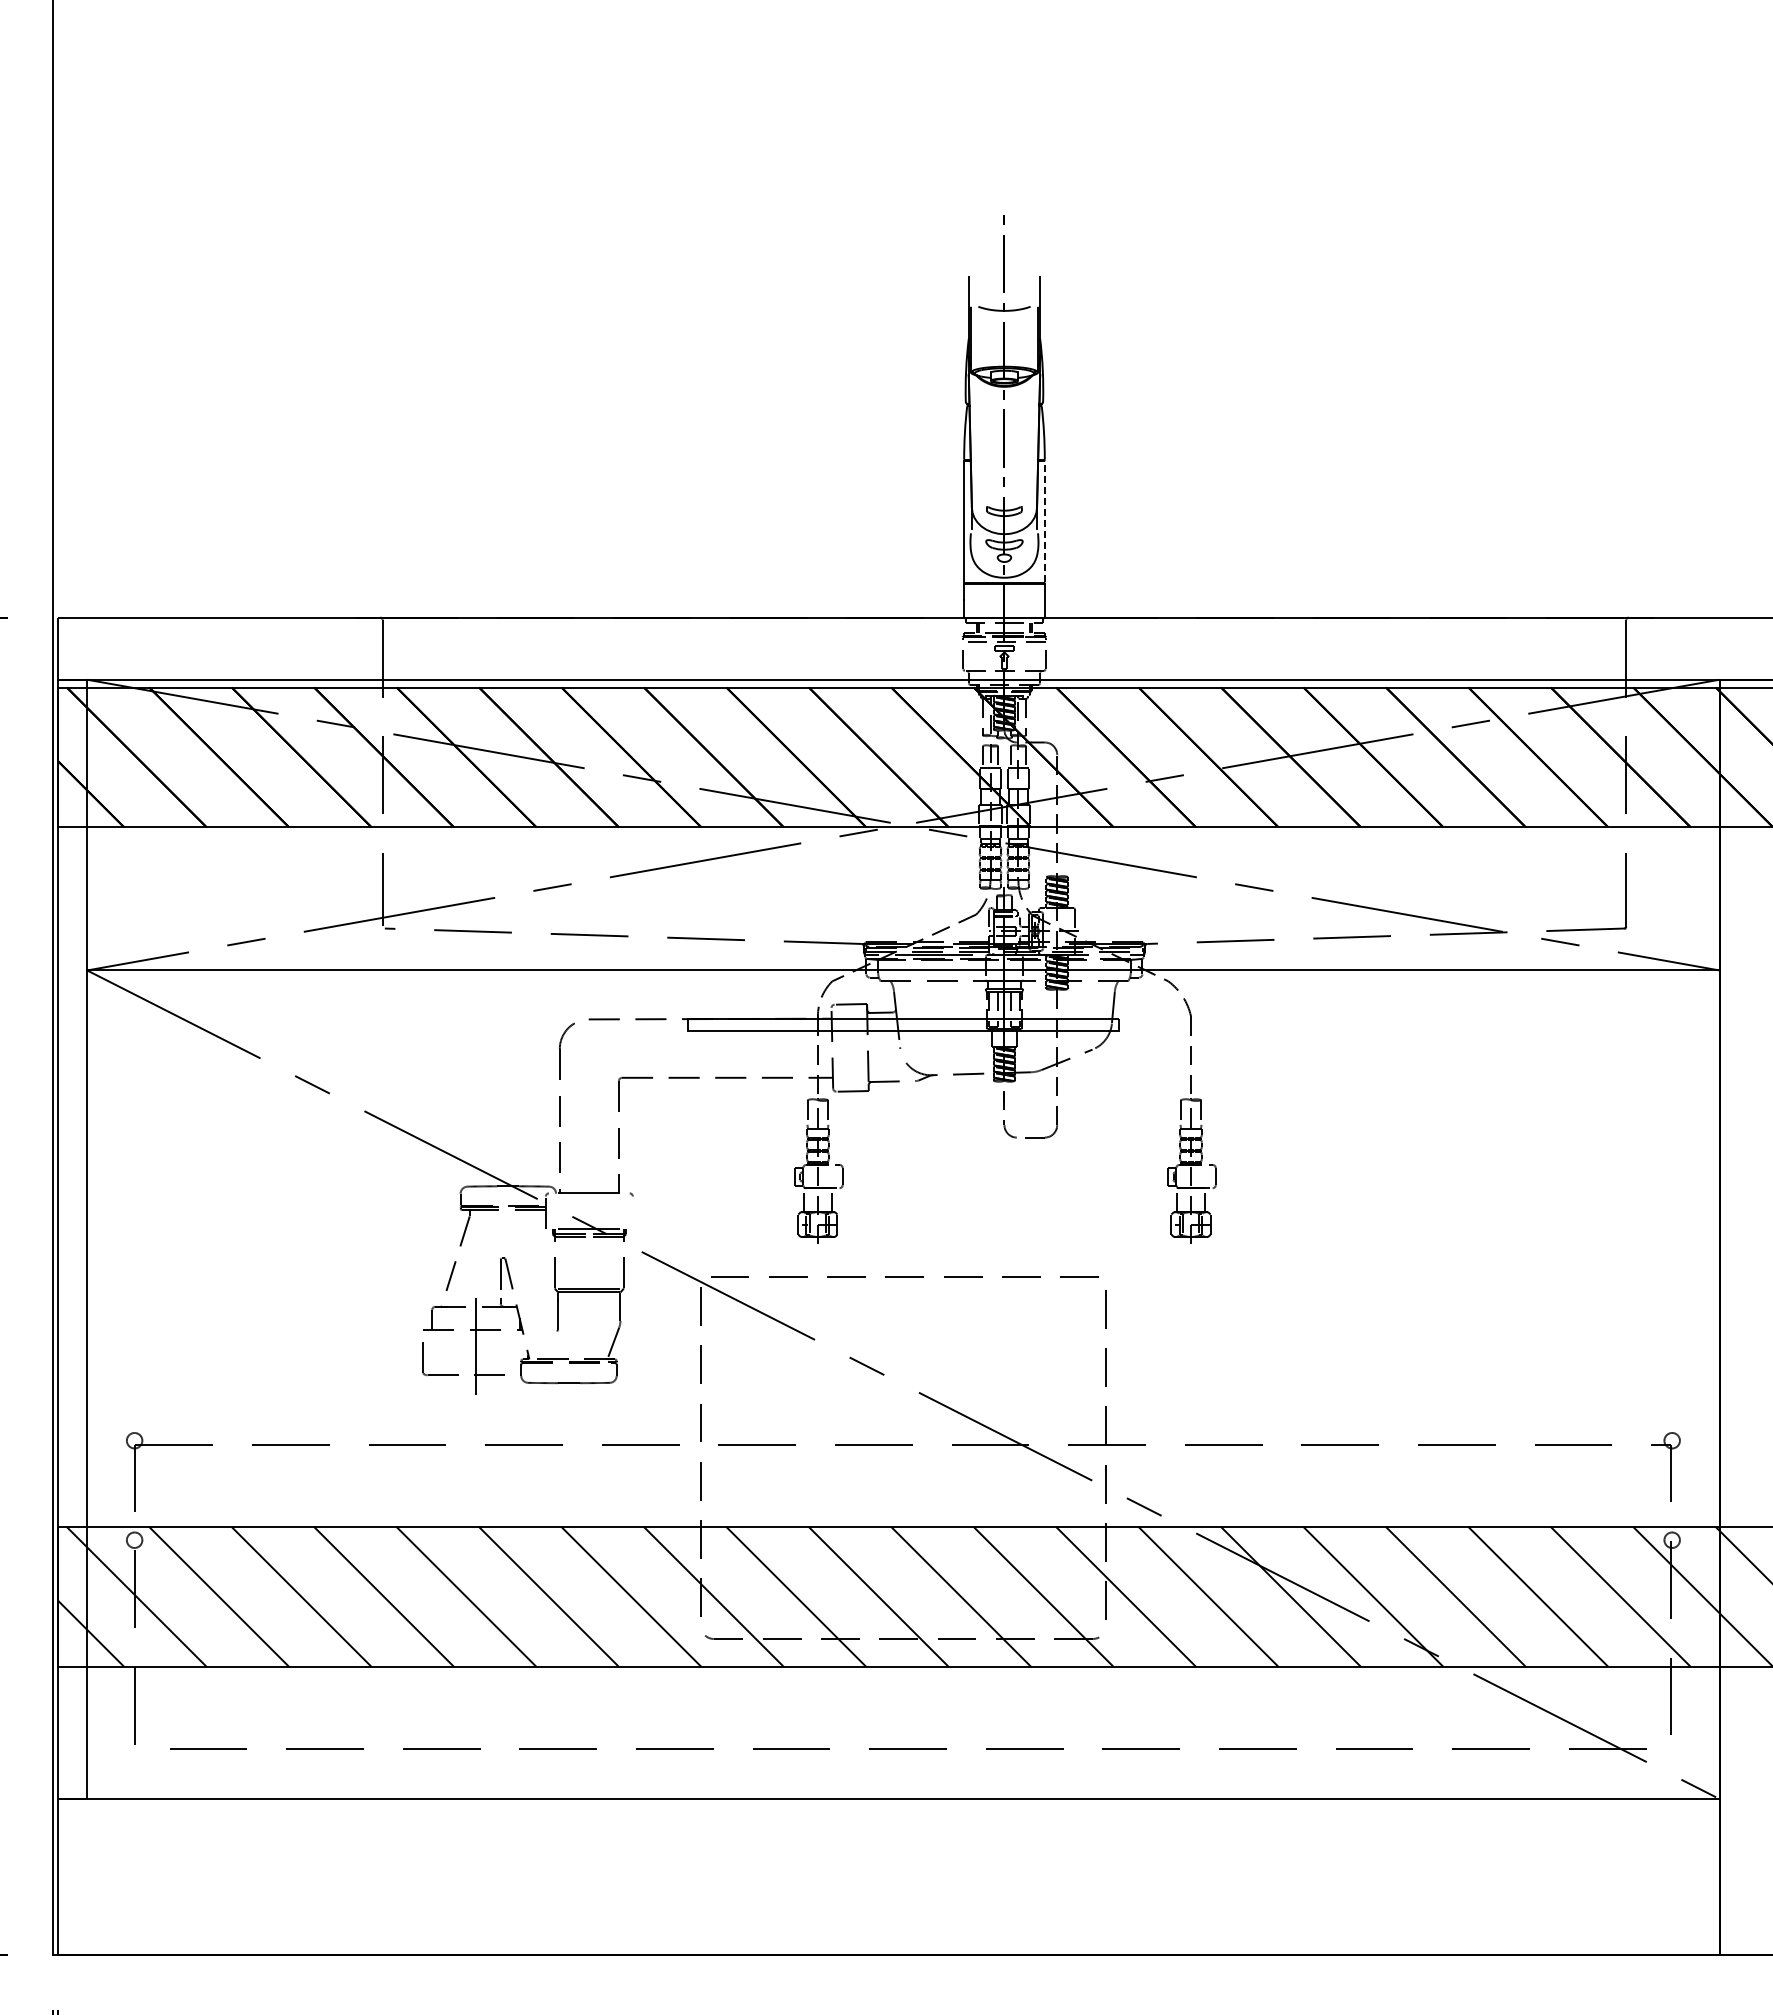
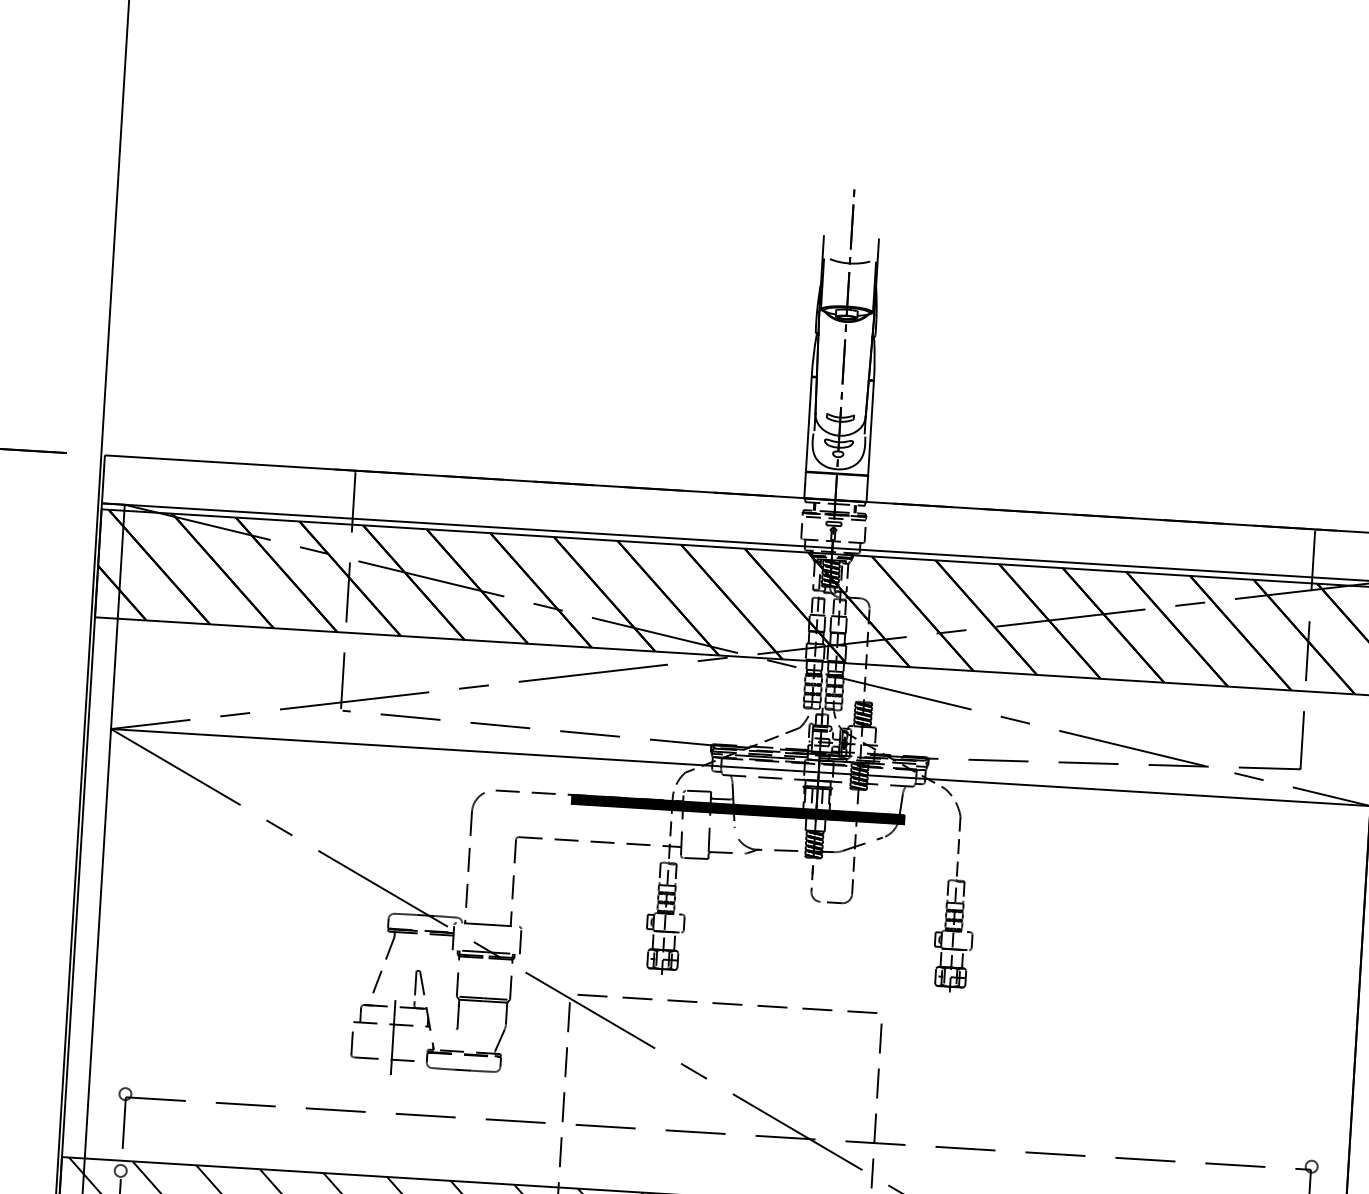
line: (1044, 521) -> (870, 427), dashed -> solid
hatch: (903, 1024) -> (738, 809), added
line: (632, 1212) -> (520, 941), added

